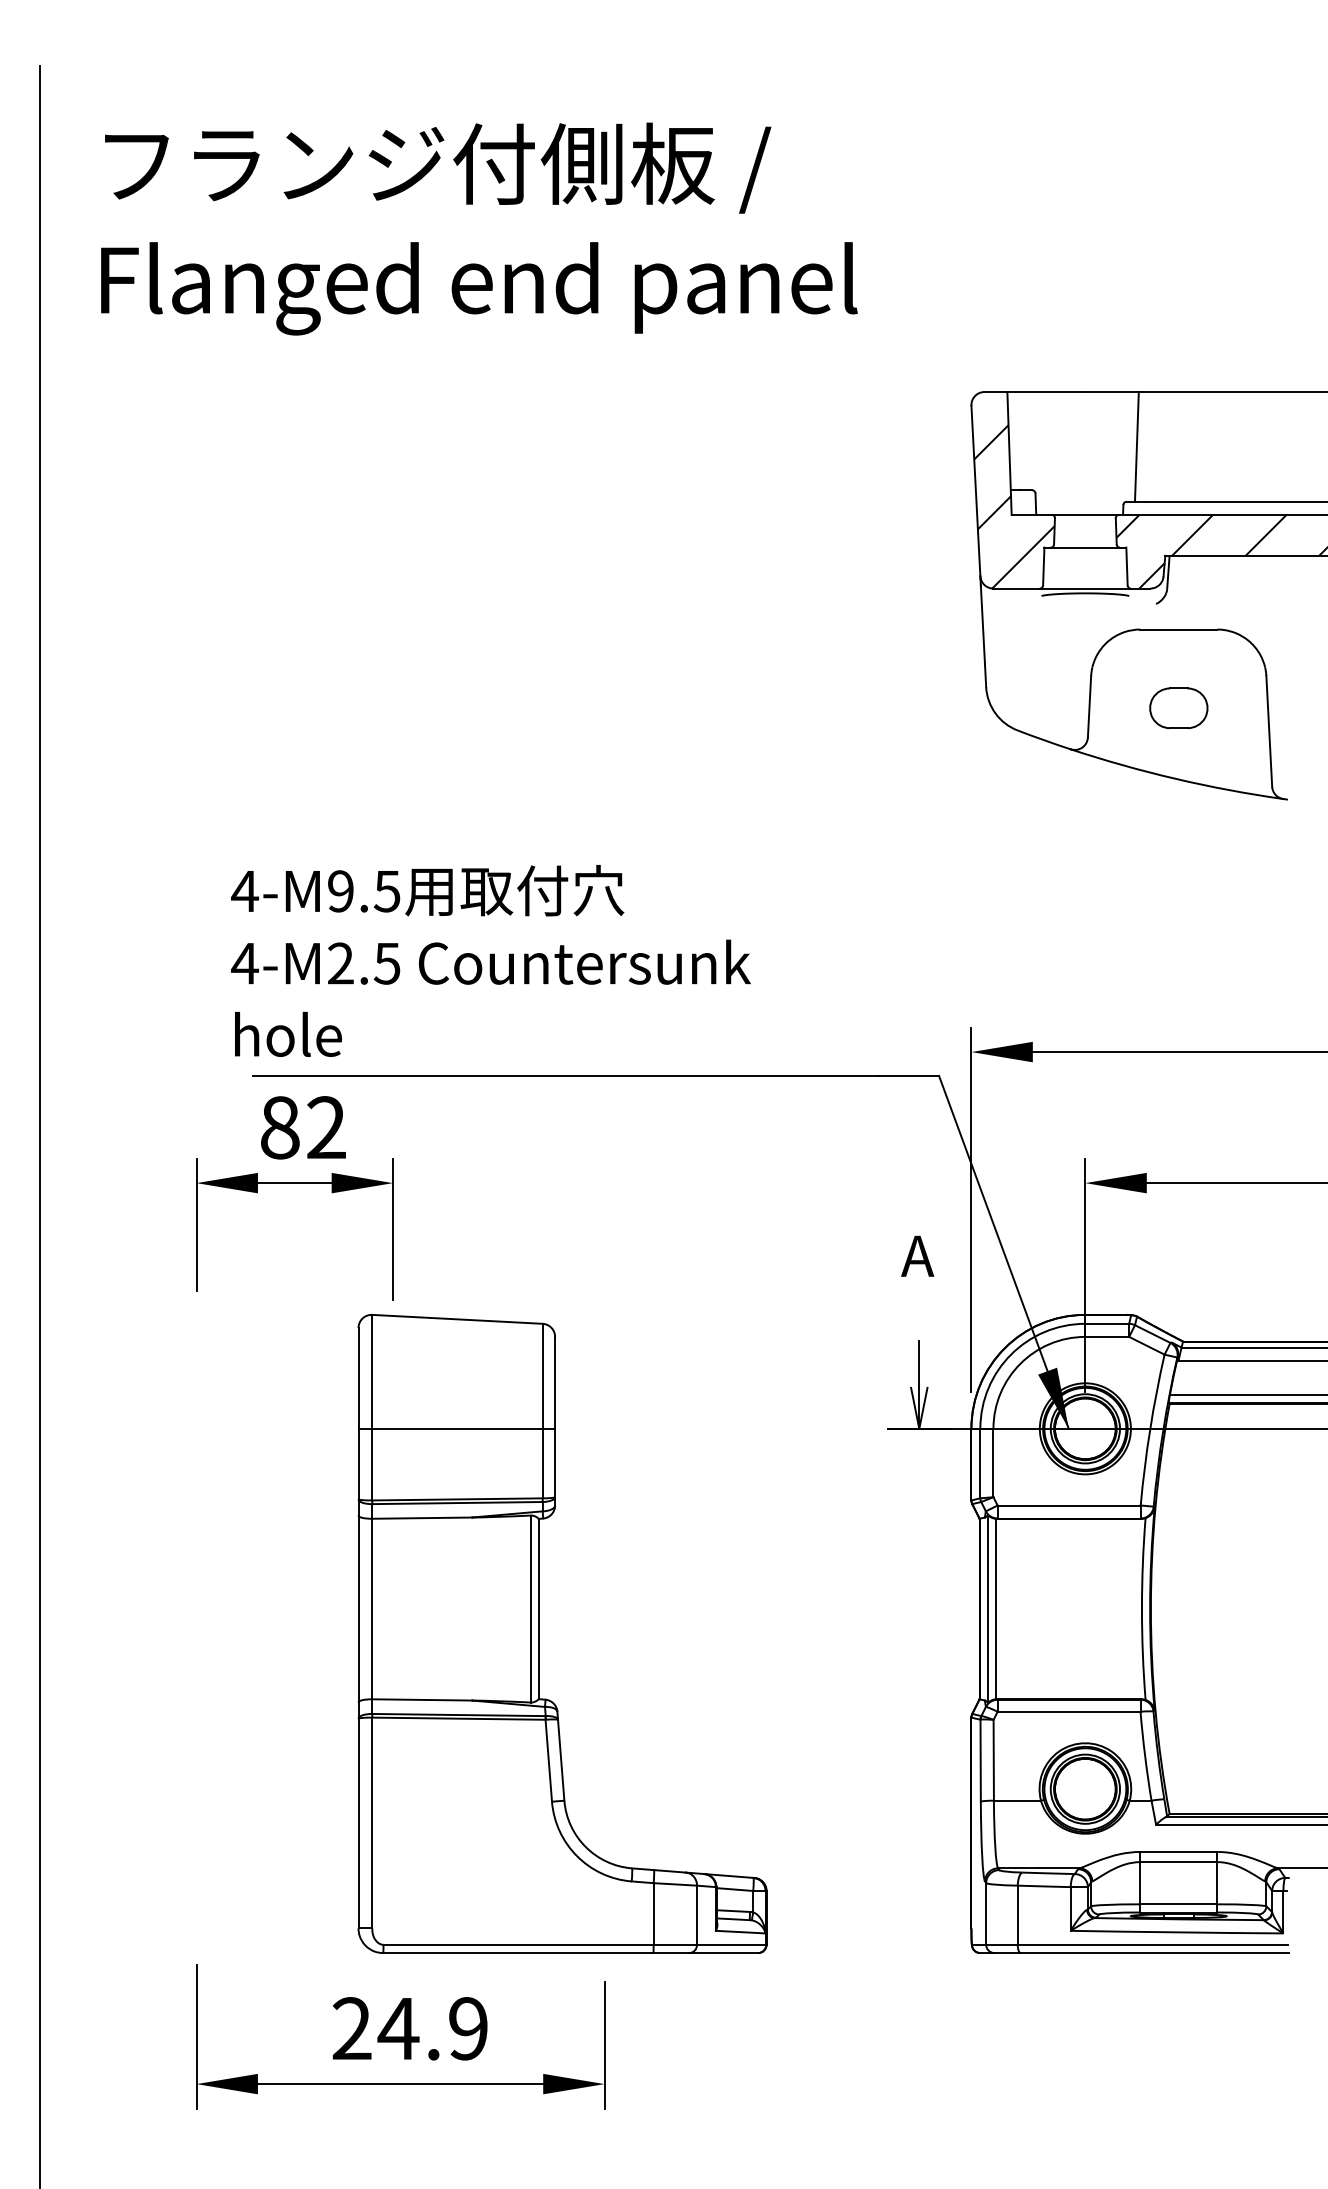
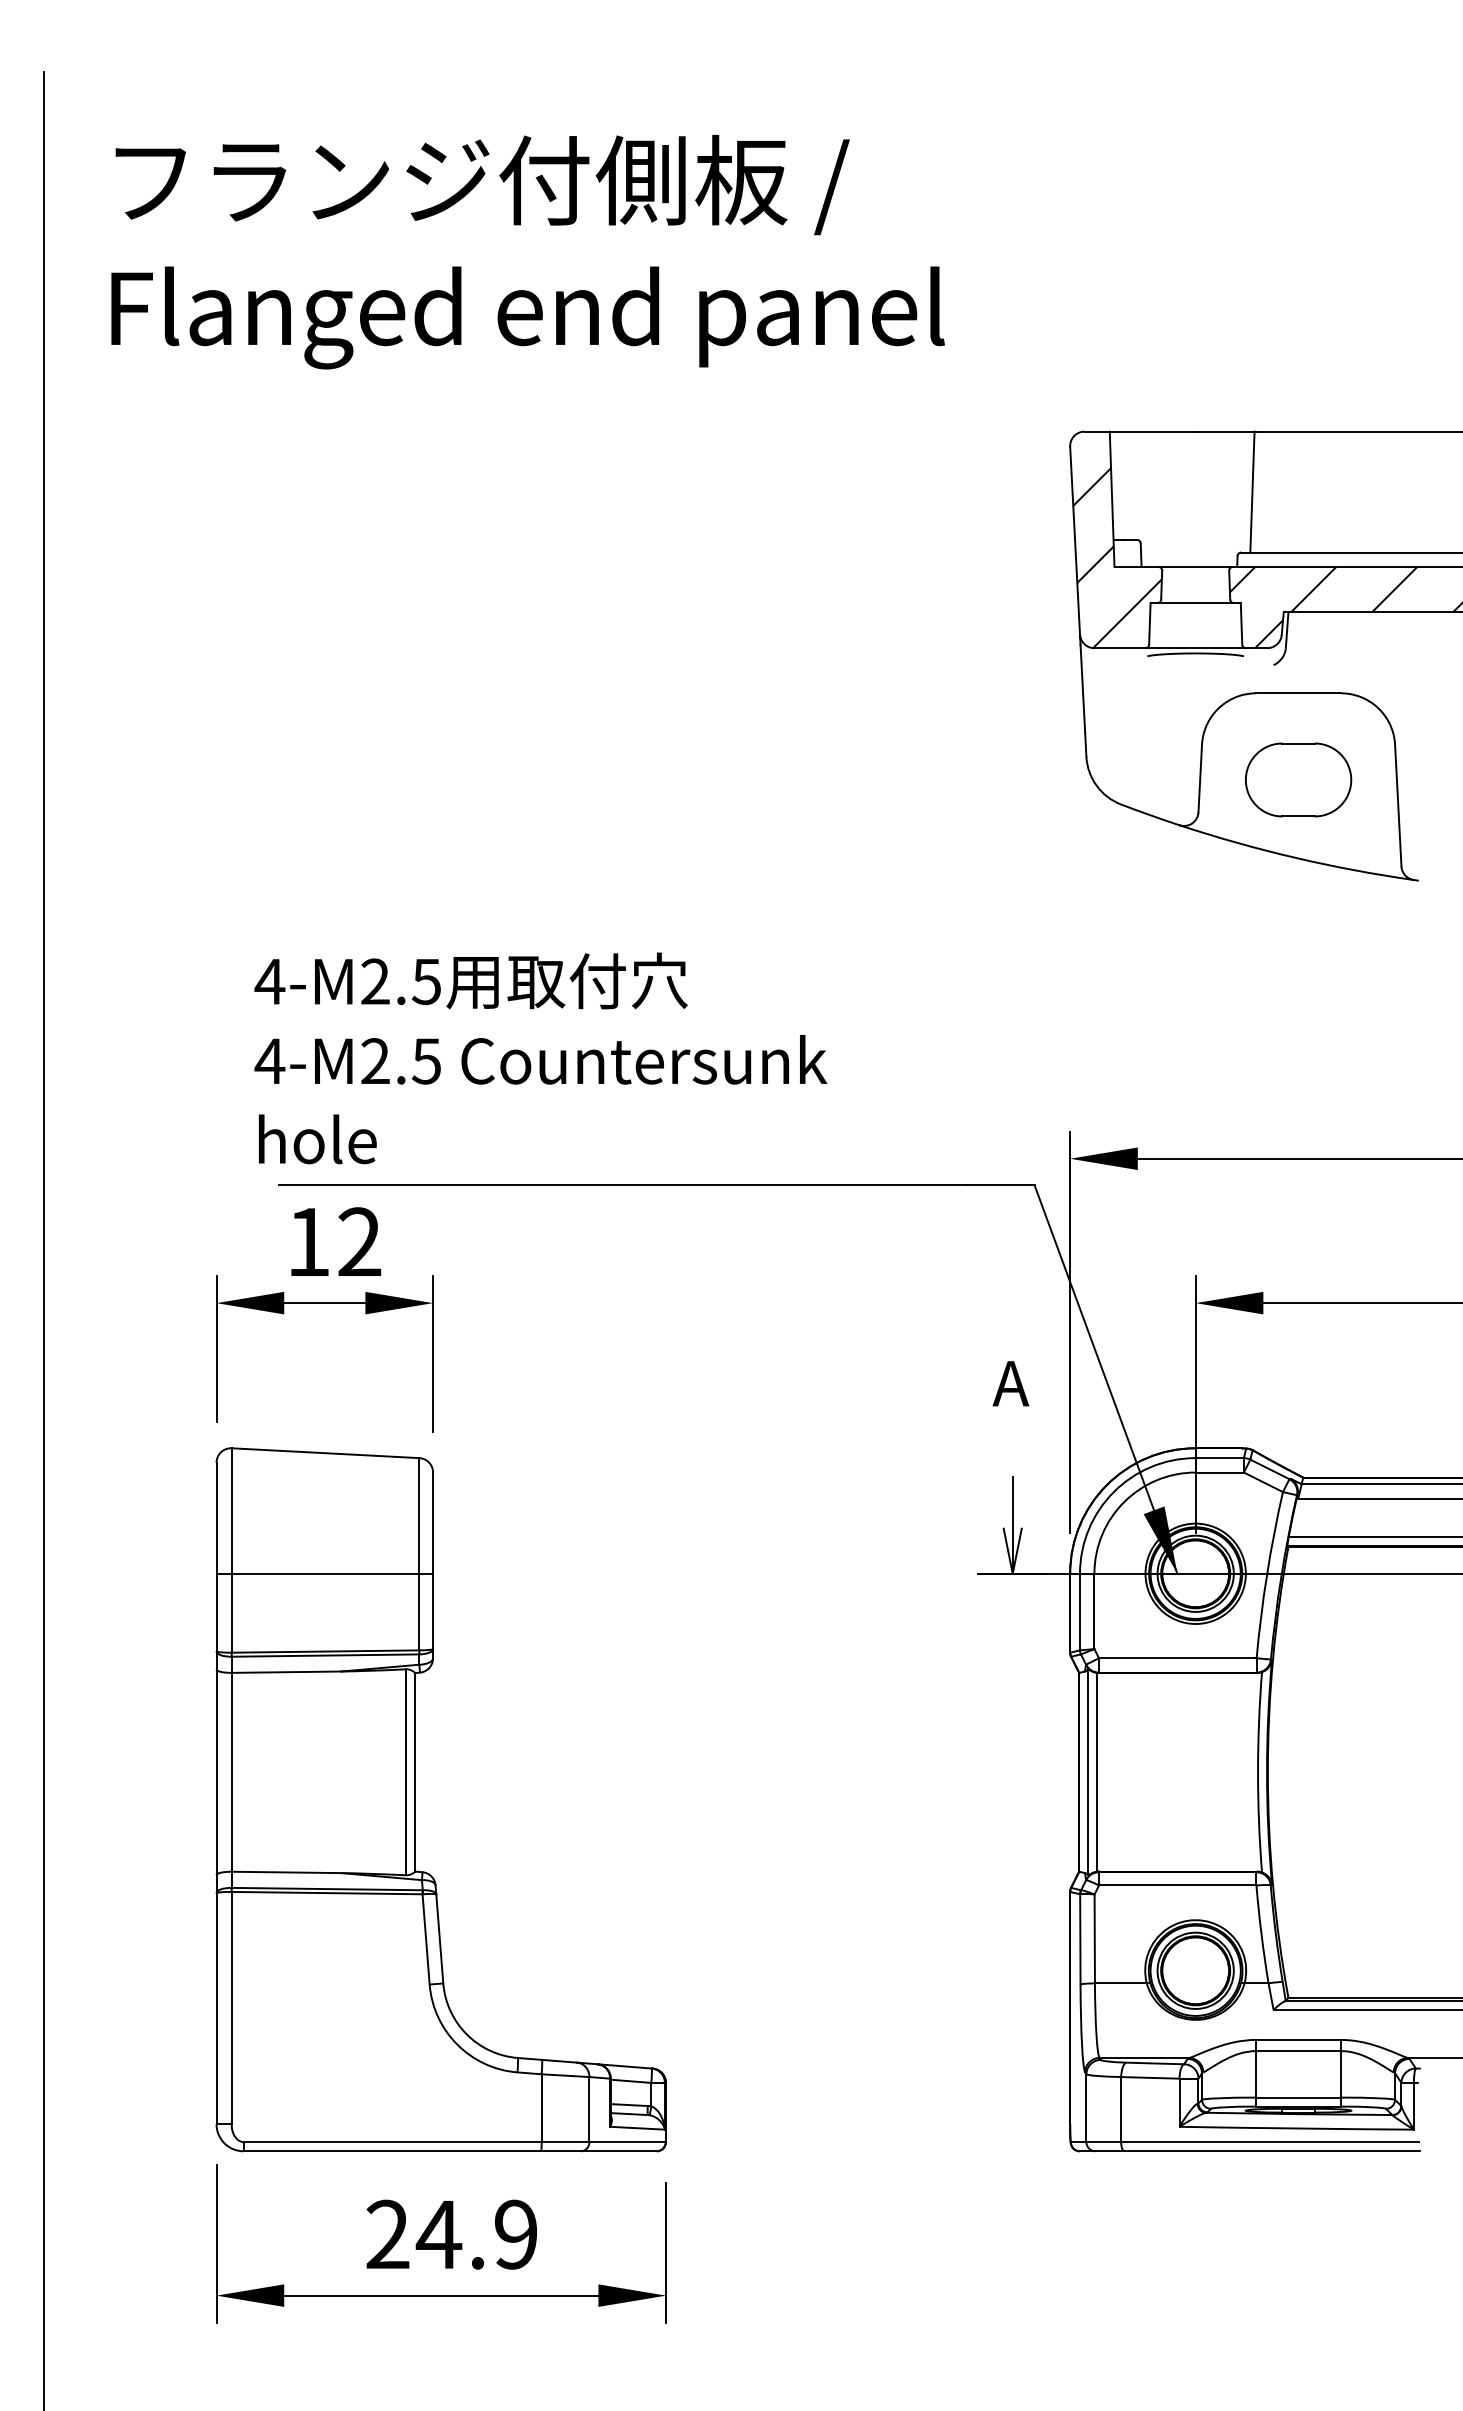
part: (1178, 708) -> (1298, 780), size x1.67
text: (340, 891) -> (375, 981), 4-M9.5 -> 4-M2.5
text: (280, 1127) -> (309, 1241), 82 -> 12
part: (539, 1633) -> (415, 1799), moved

